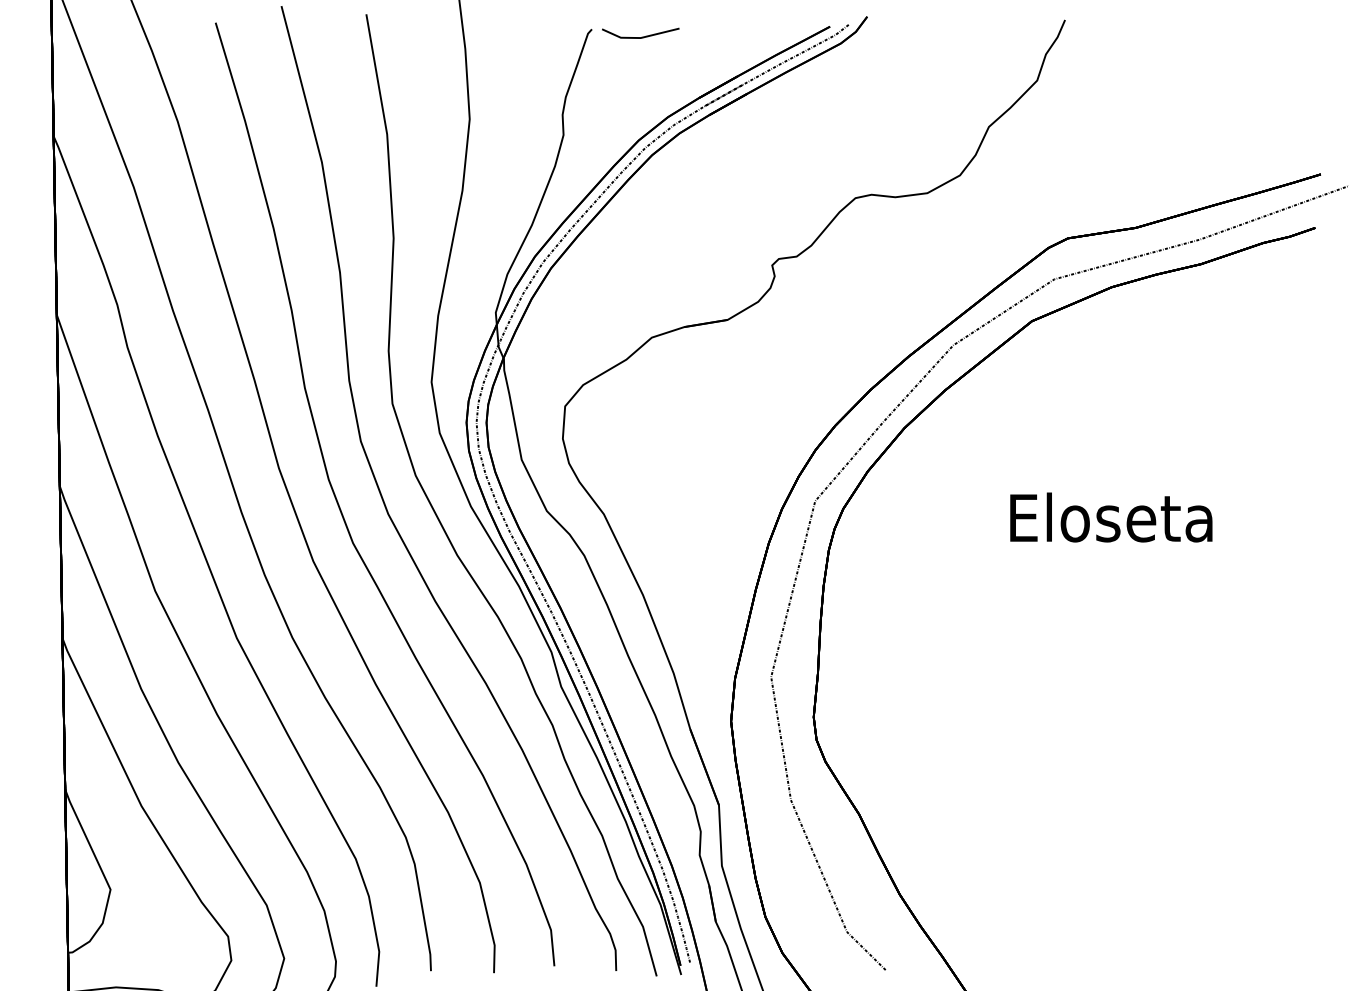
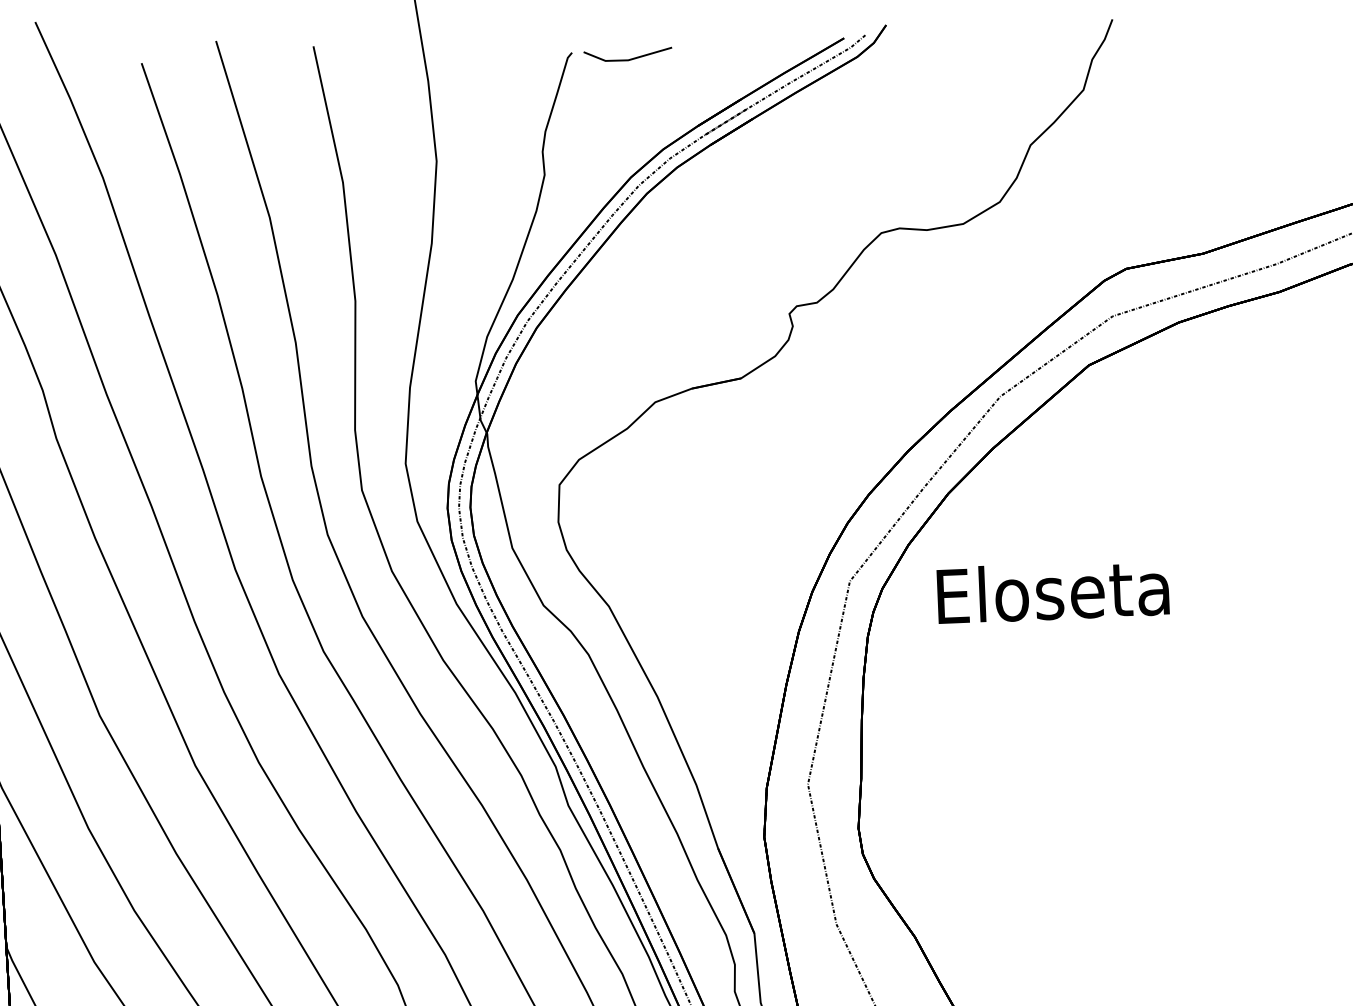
text: (1111, 517) -> (1053, 591), moved

